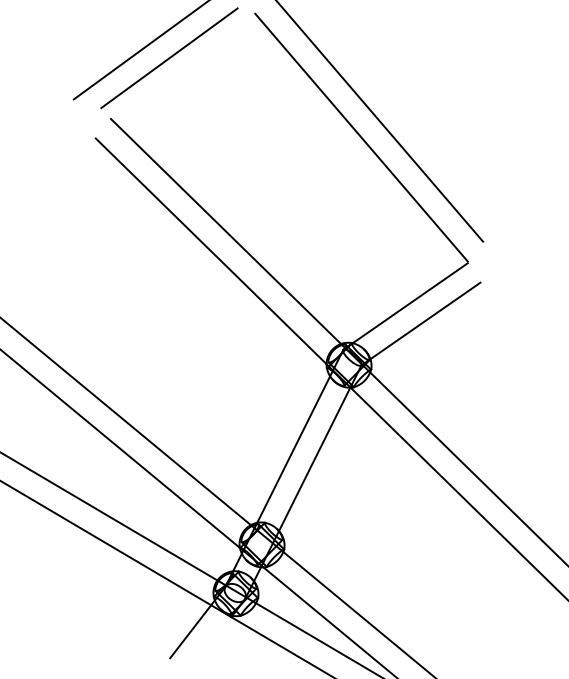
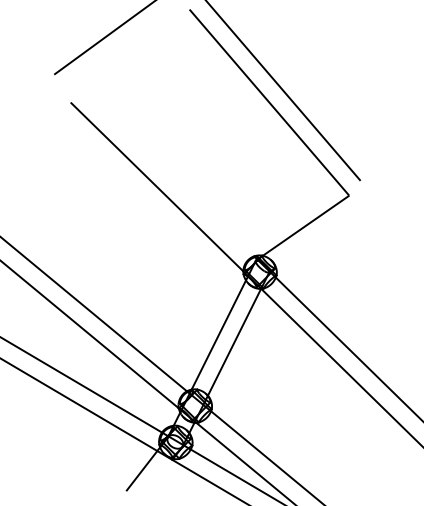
line: (169, 58) -> (126, 43), removed
line: (226, 231) -> (168, 172), removed
line: (423, 321) -> (315, 239), removed

